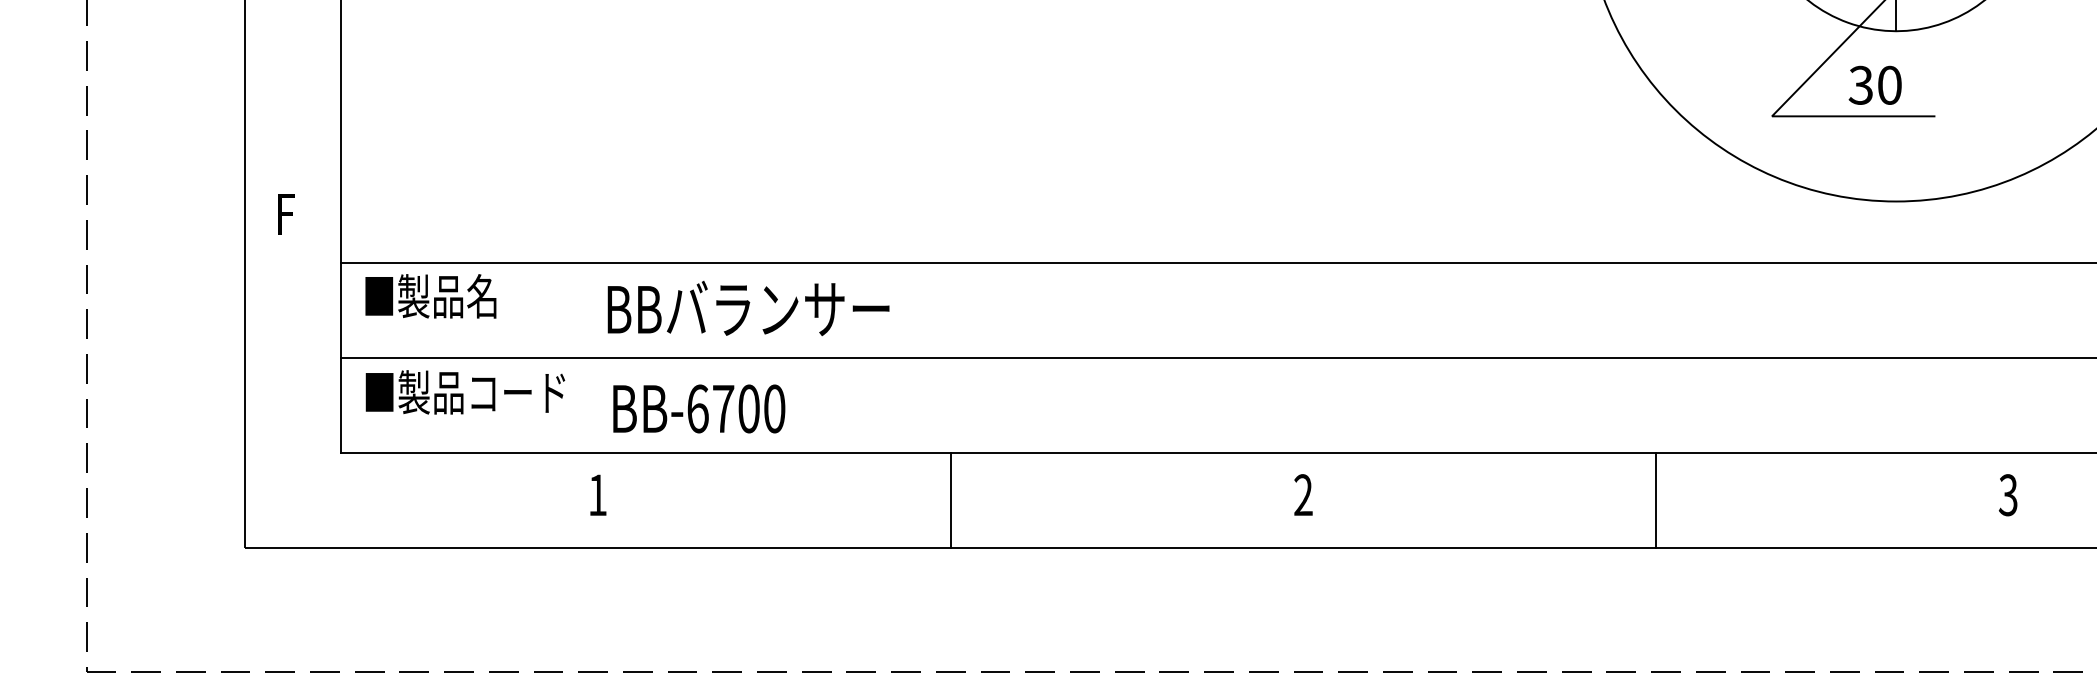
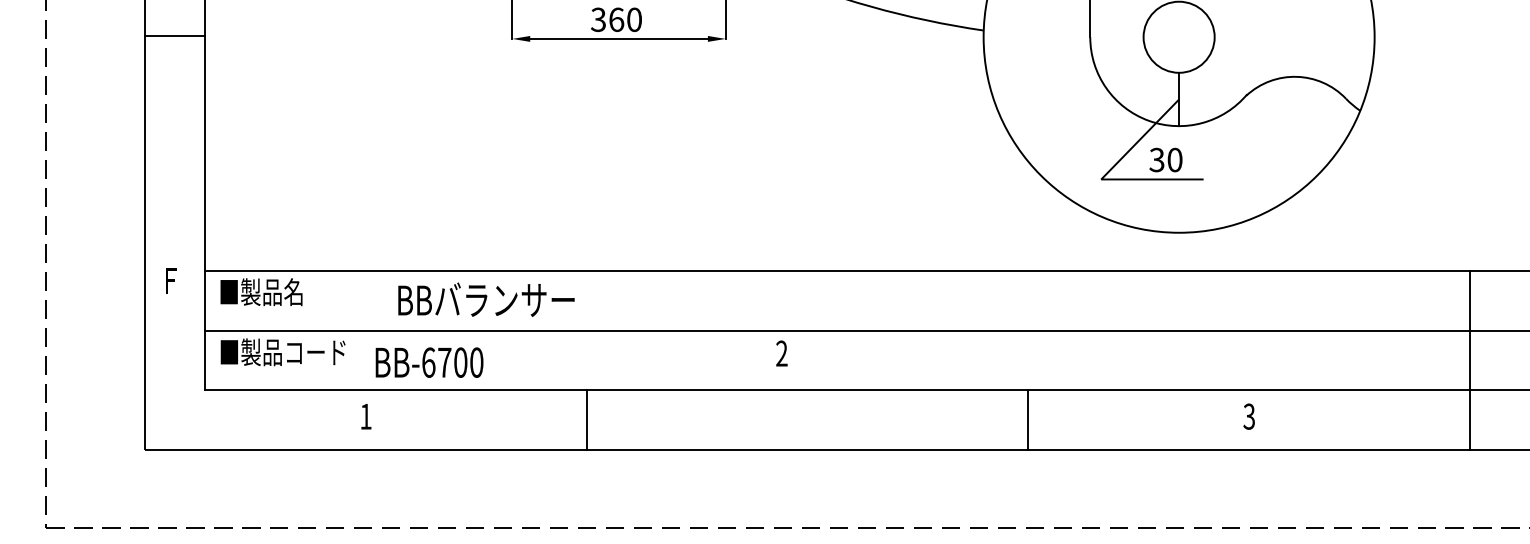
text: (287, 213) -> (171, 280), moved
text: (748, 308) -> (486, 299), moved
text: (1302, 494) -> (781, 353), moved

